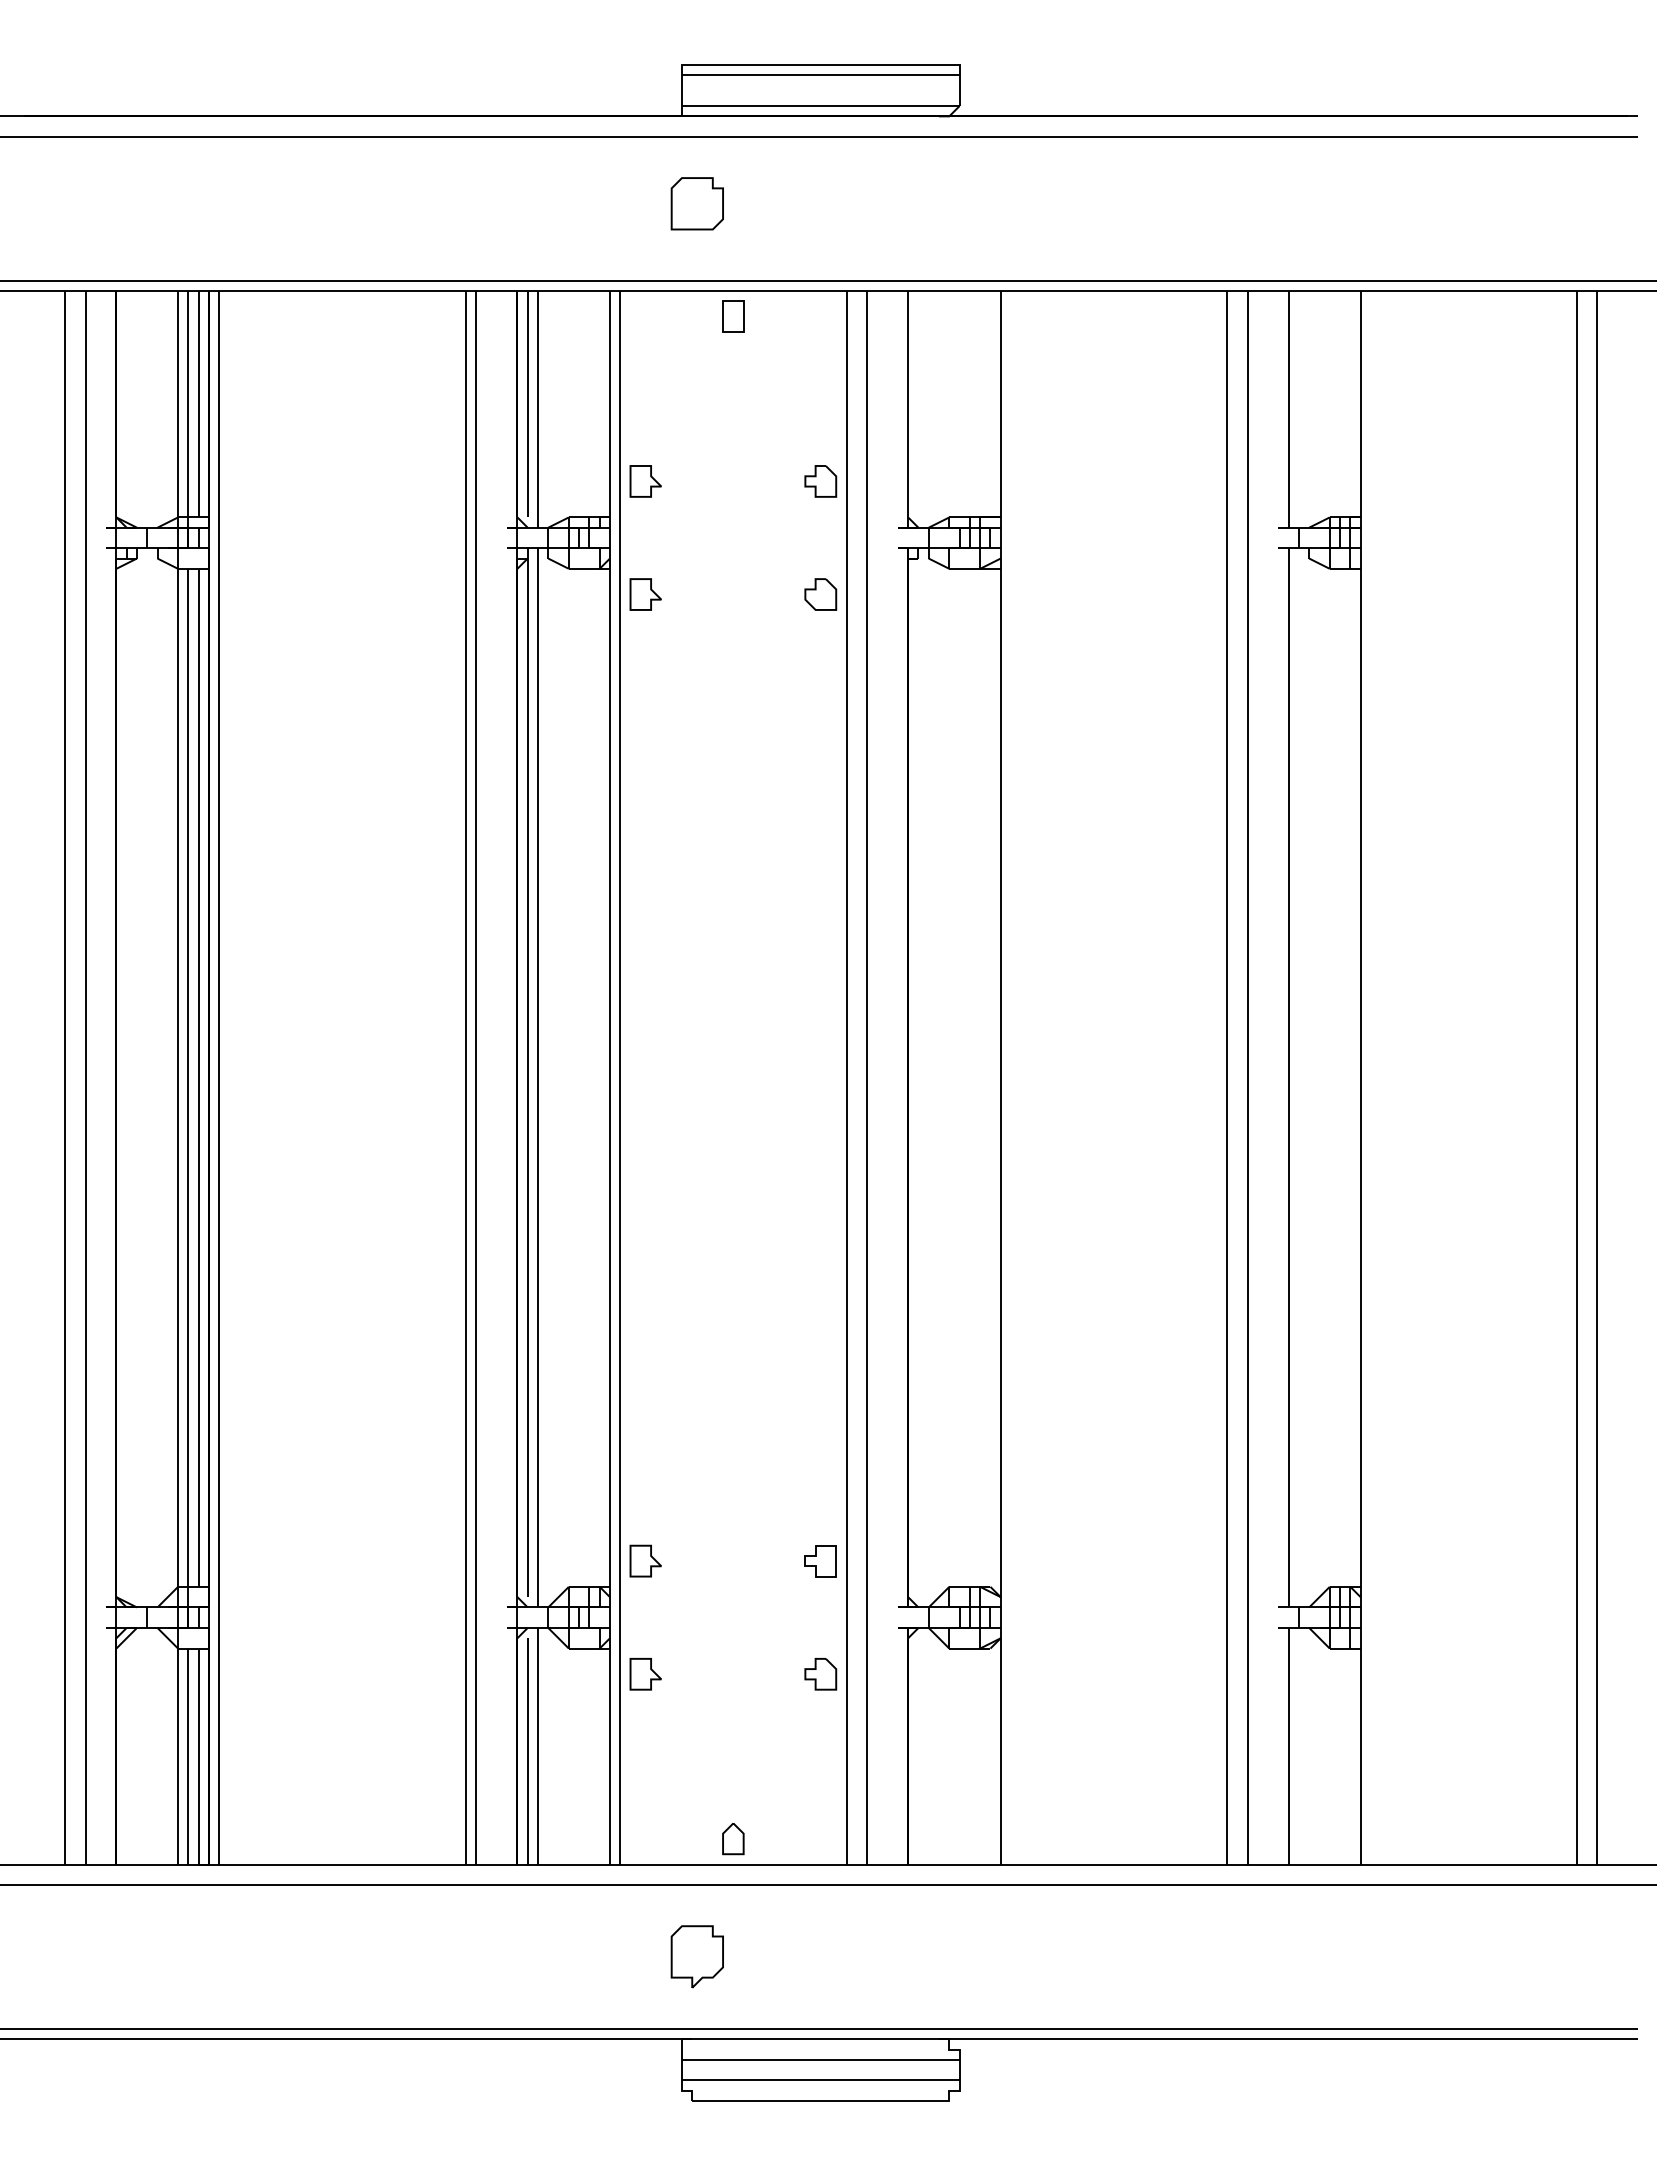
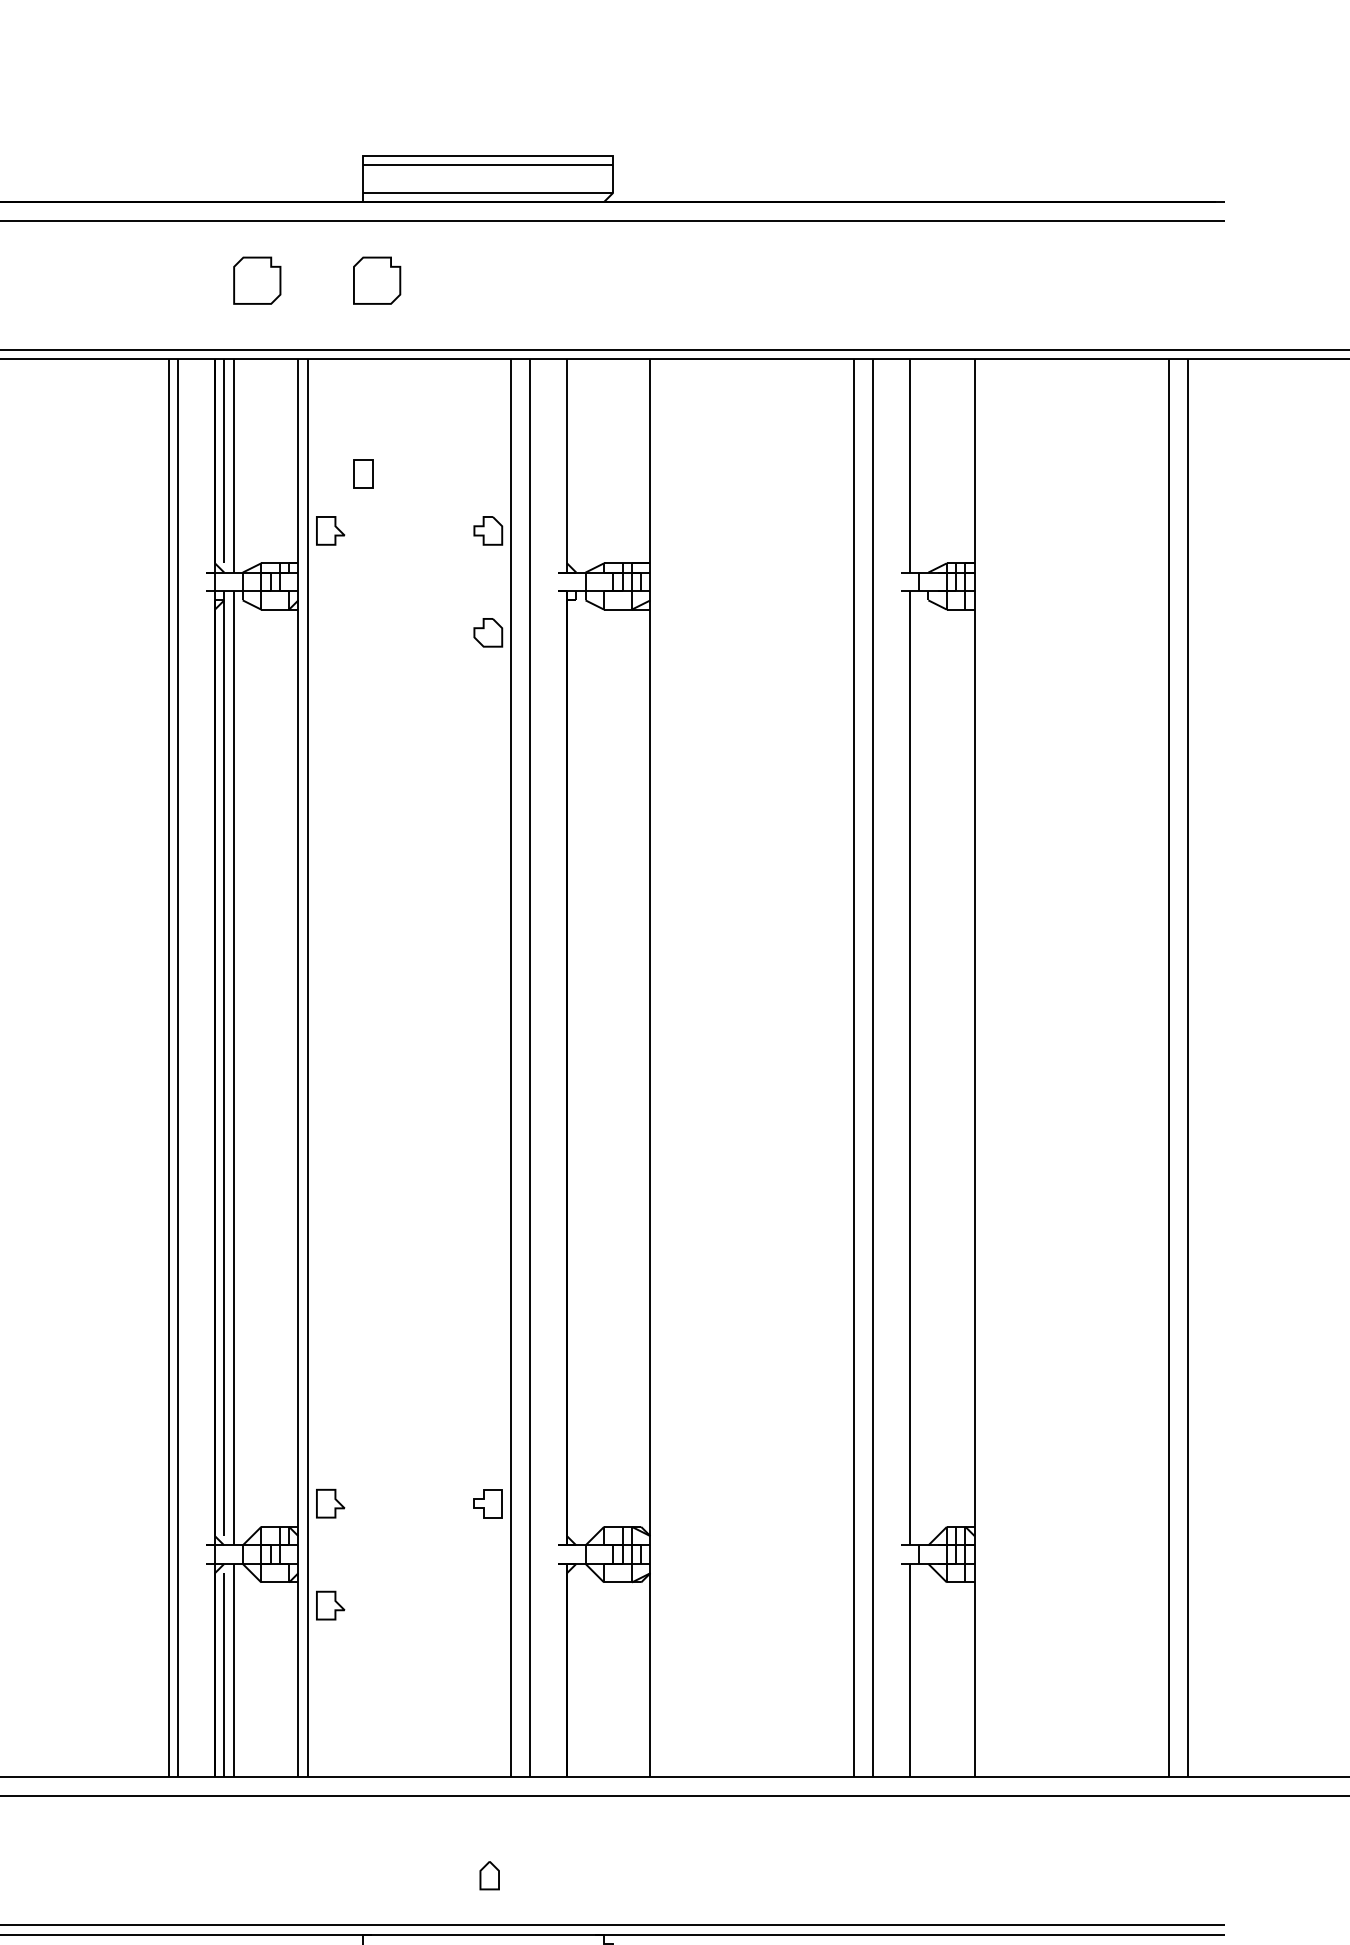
part: (563, 203) -> (256, 280), added
part: (733, 316) -> (363, 473), moved
part: (645, 594) -> (330, 632), removed
part: (820, 1674) -> (488, 1605), removed
part: (733, 1839) -> (489, 1876), moved
part: (696, 1956) -> (376, 1859), removed

